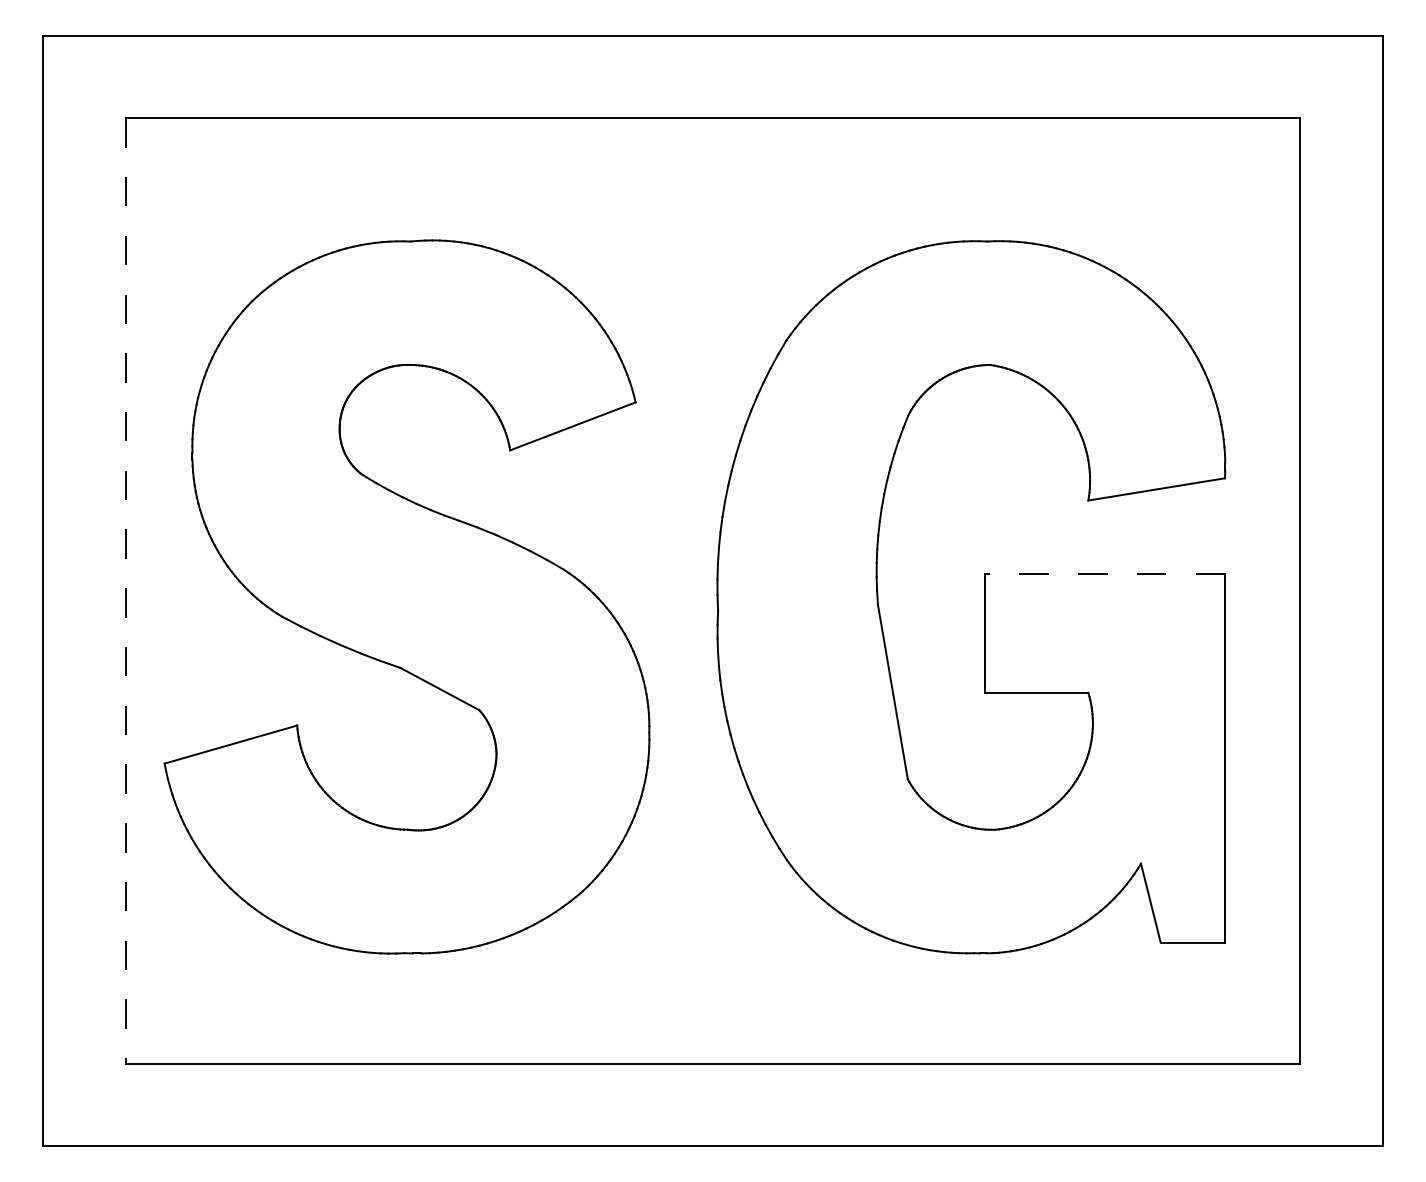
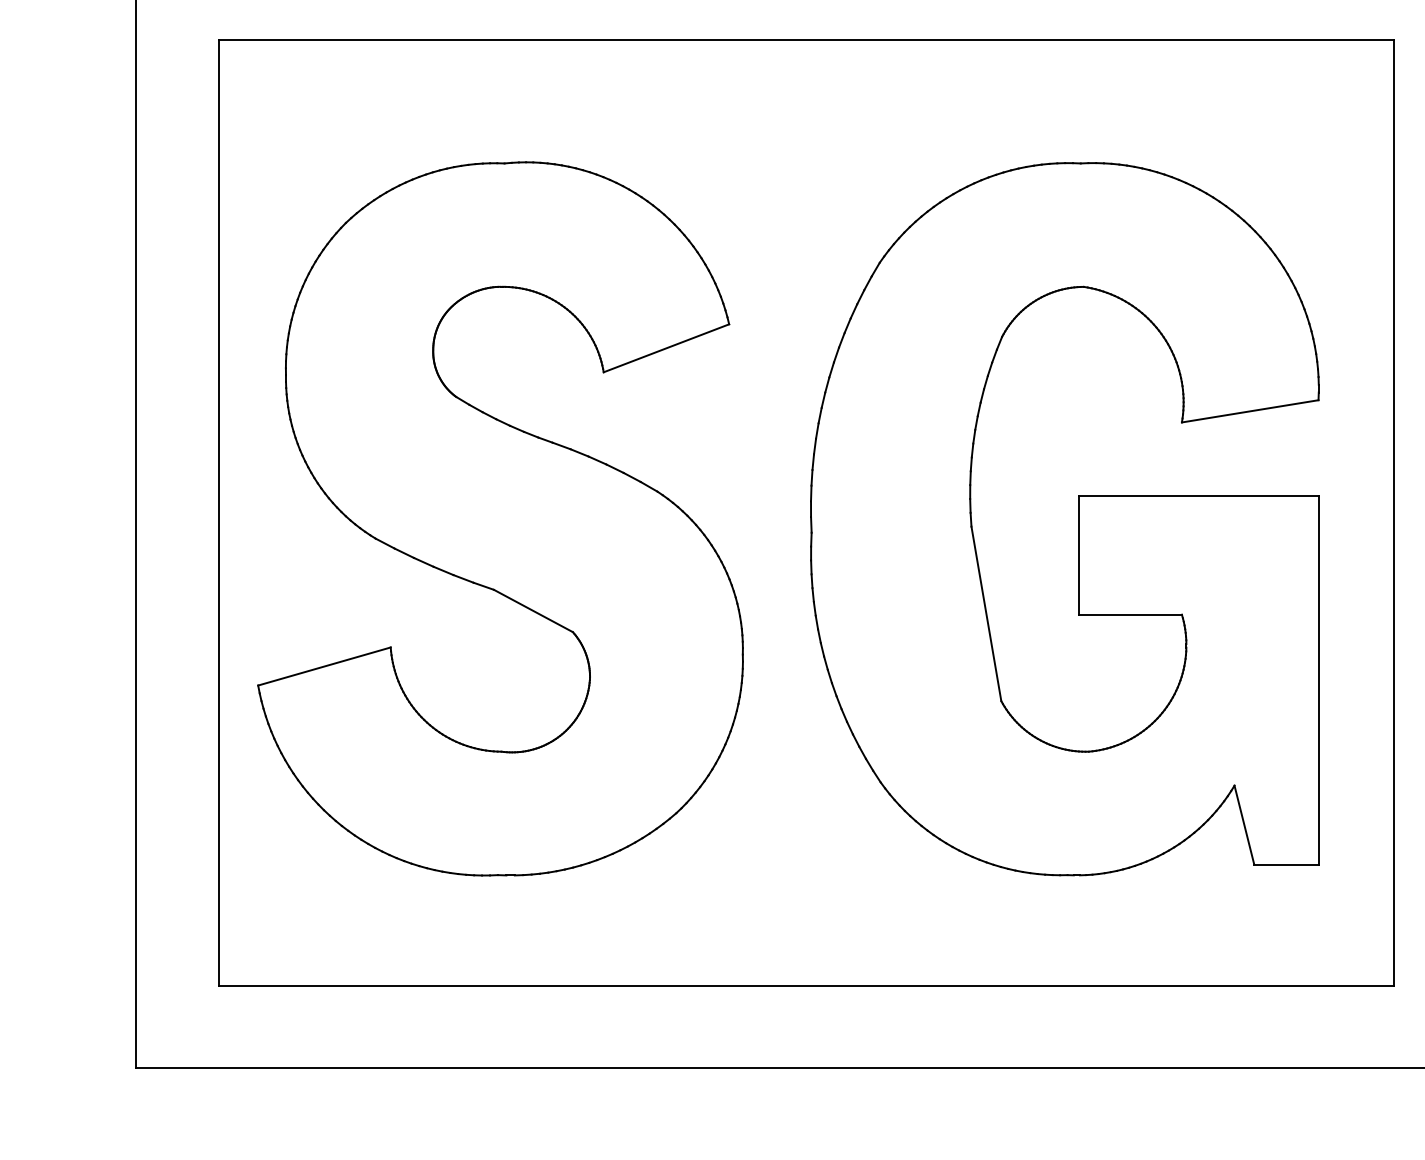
line: (1105, 574) -> (1199, 496), dashed -> solid
line: (125, 591) -> (219, 513), dashed -> solid

